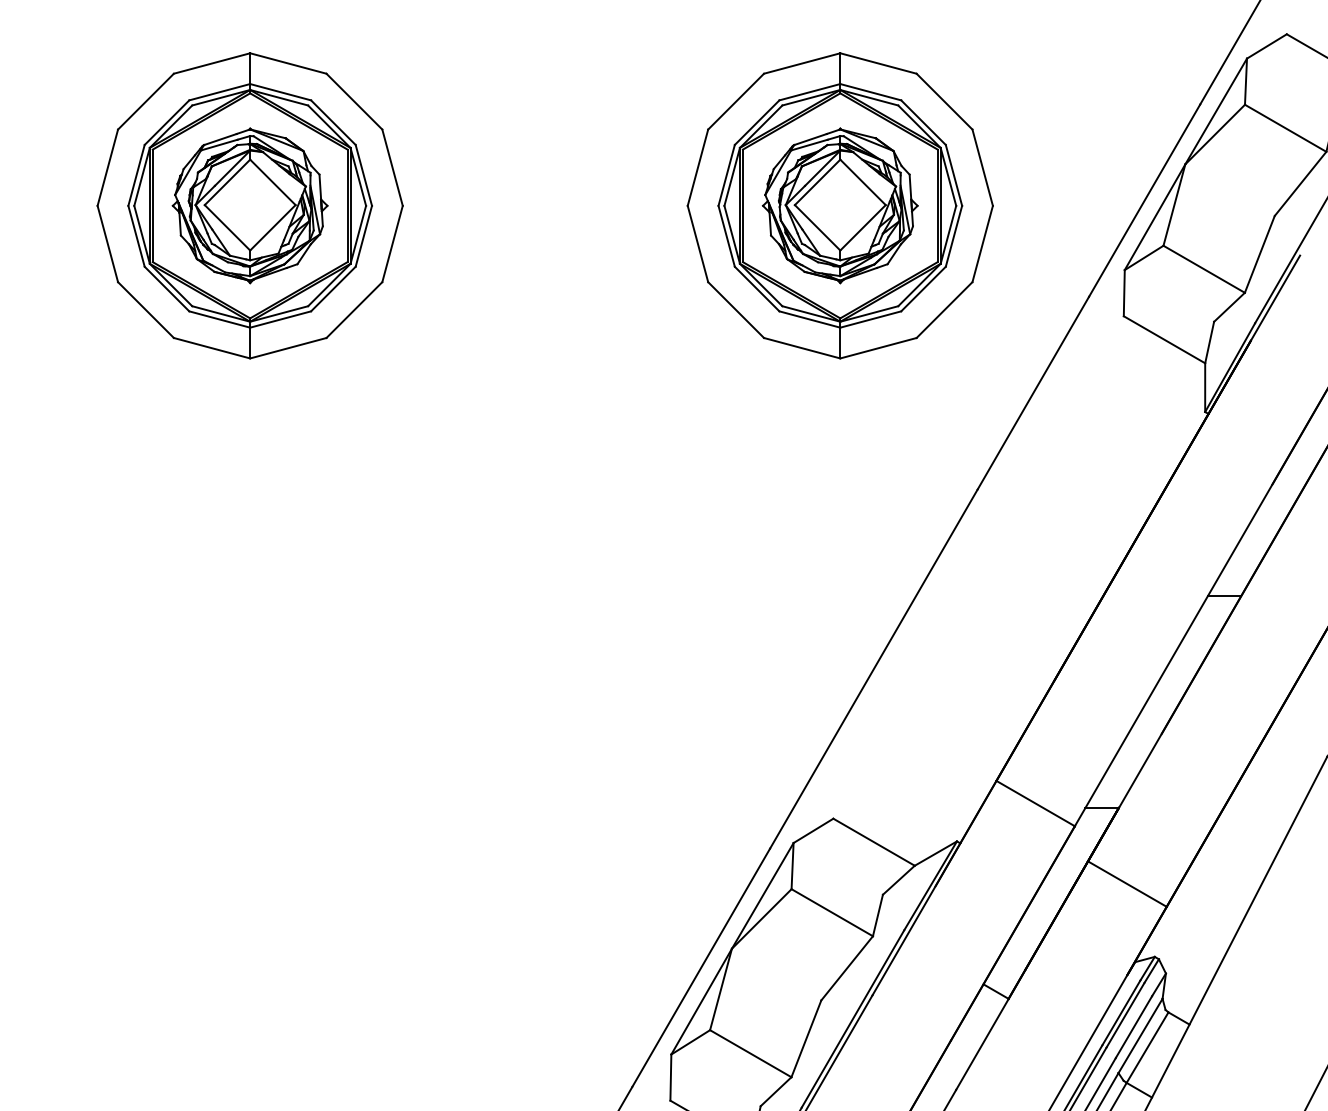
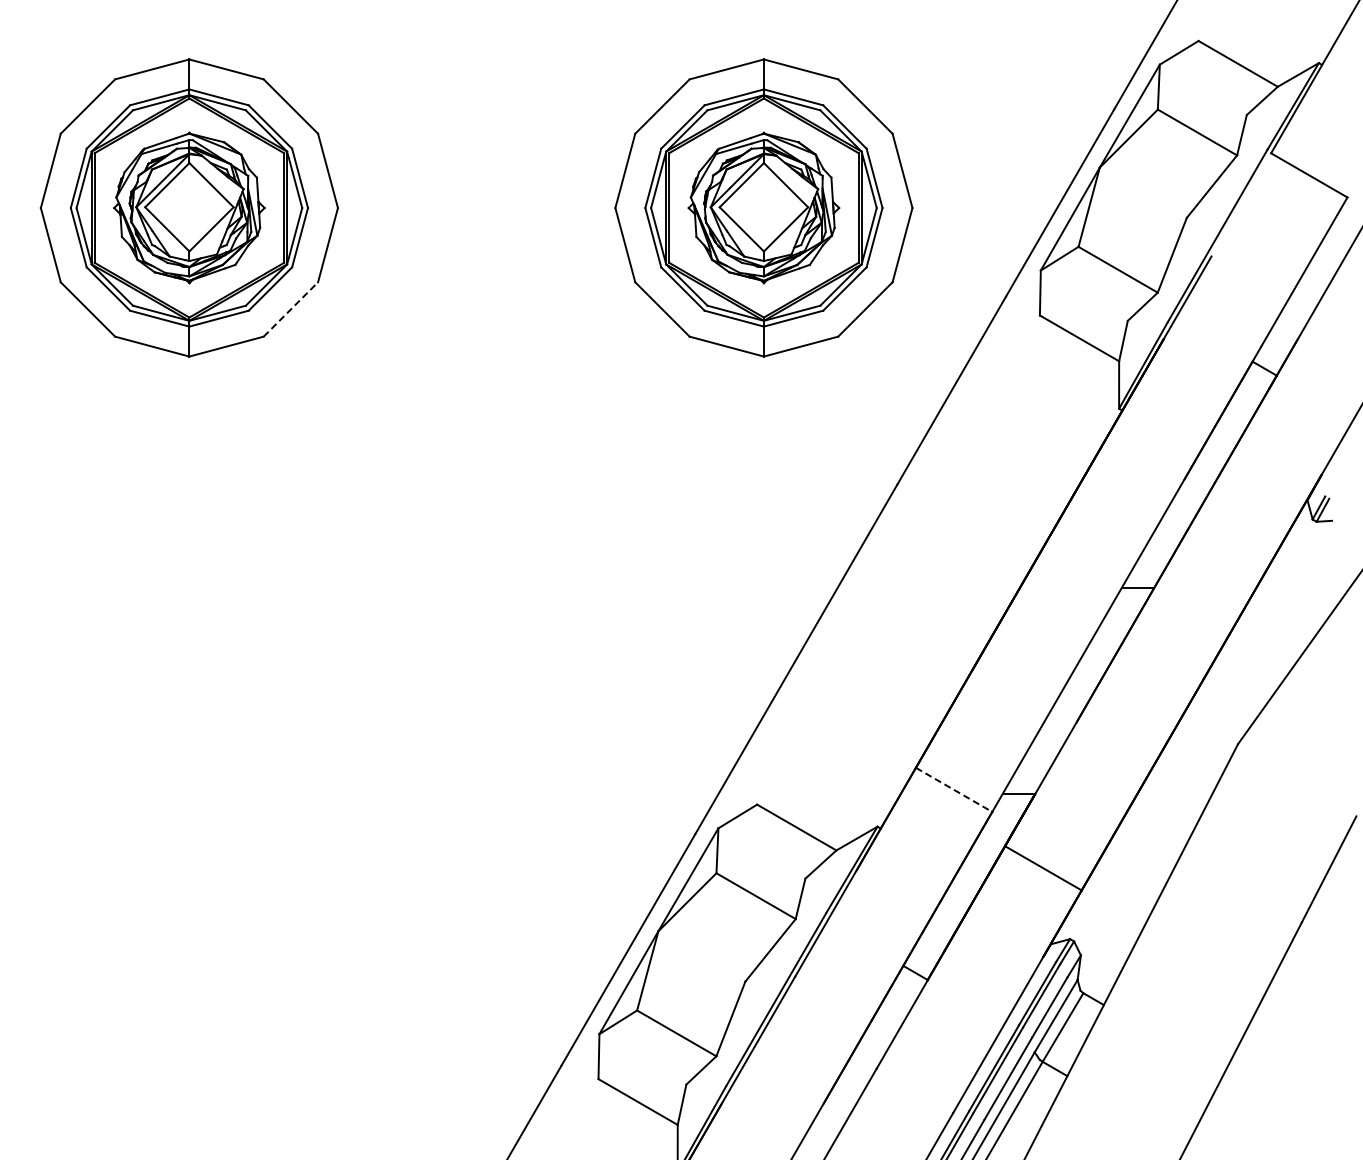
line: (355, 310) -> (291, 309), solid -> dashed
line: (1036, 804) -> (954, 790), solid -> dashed

